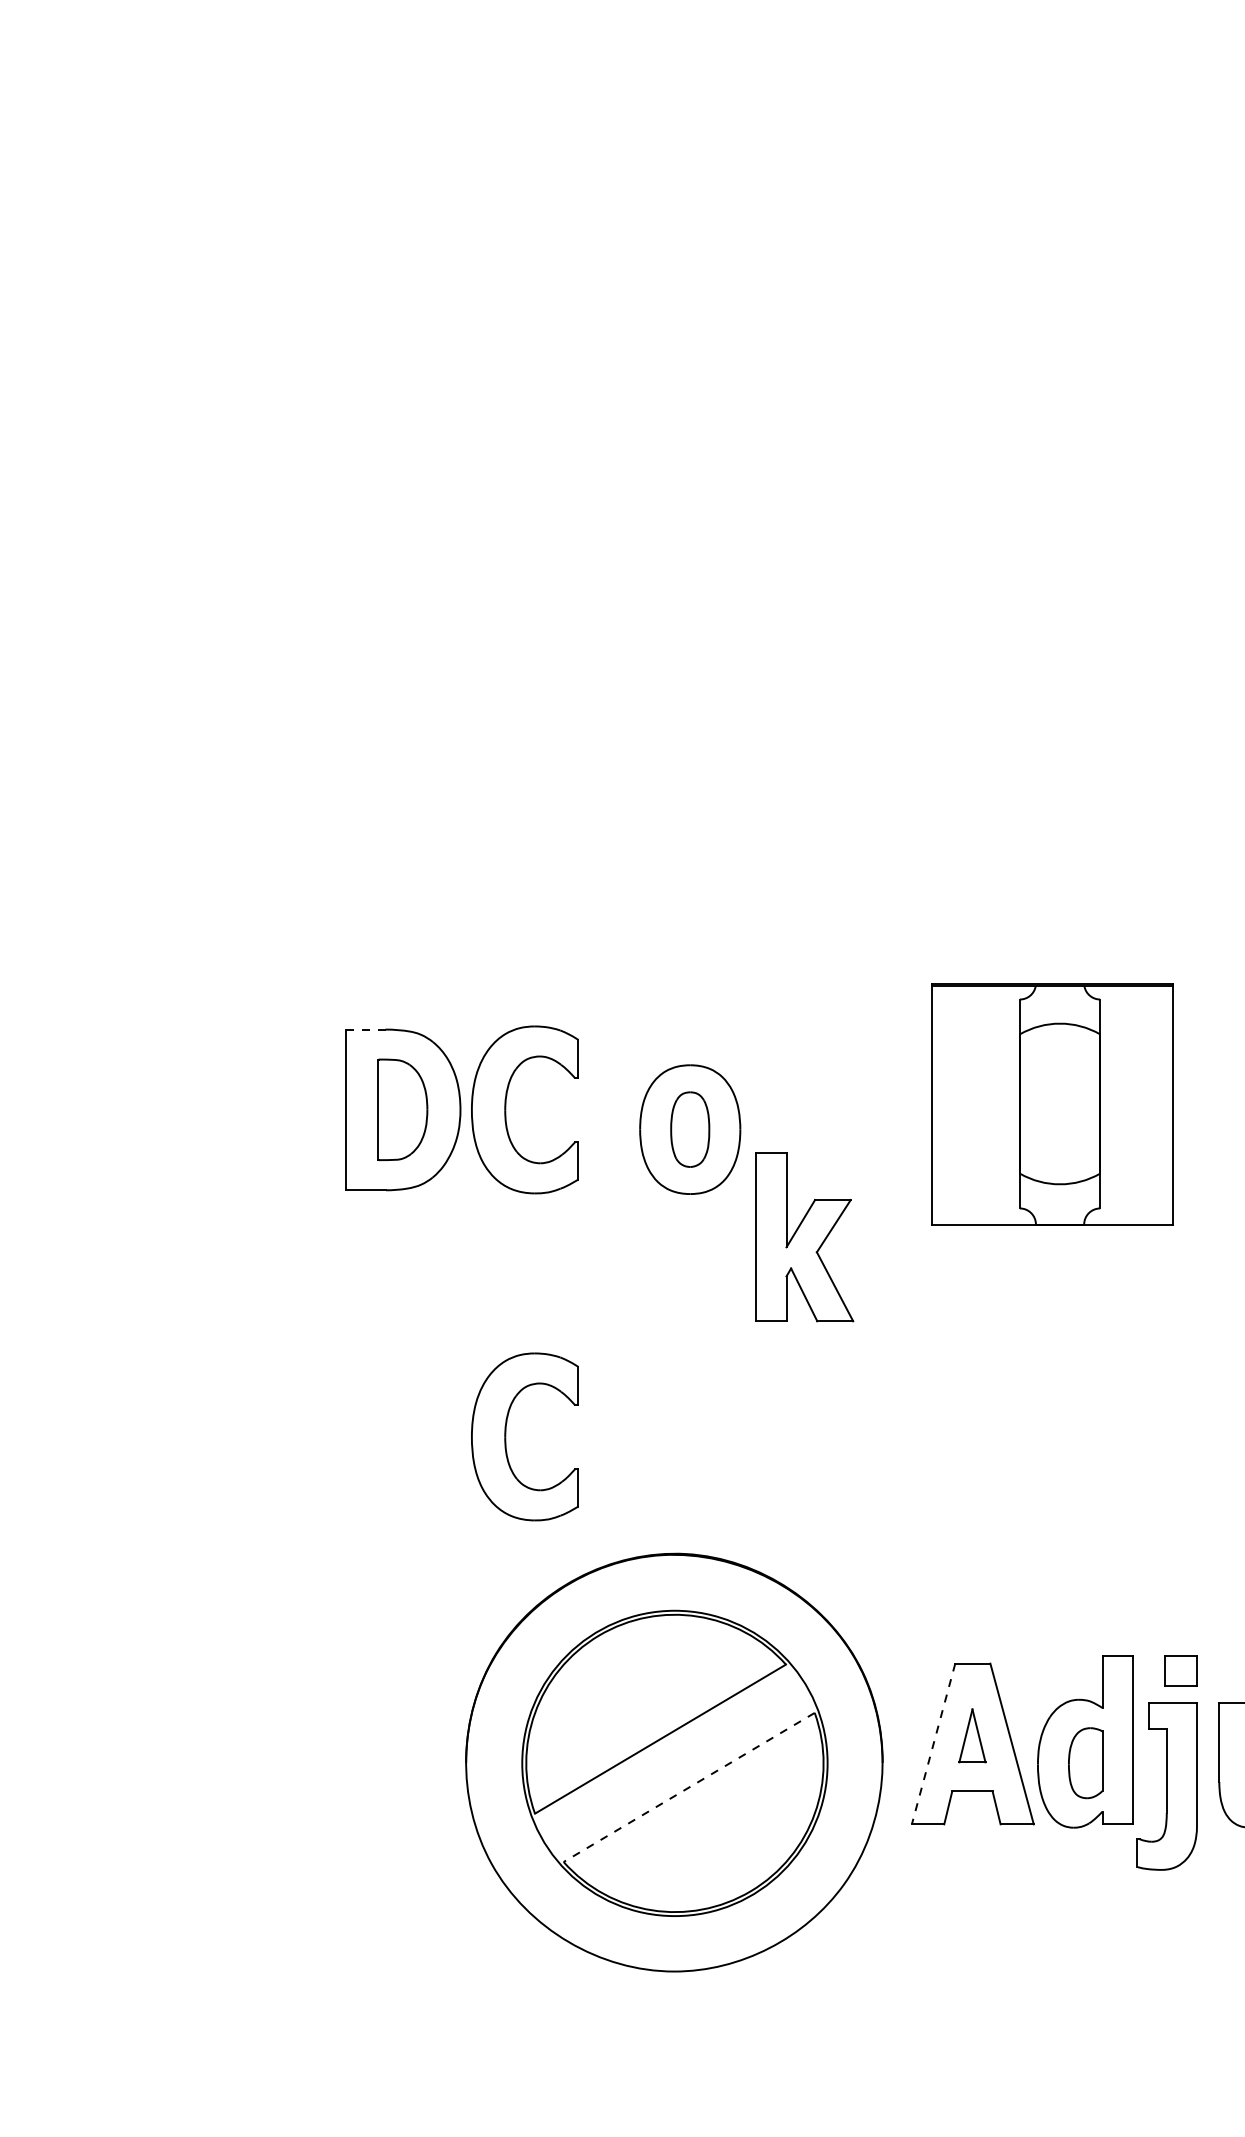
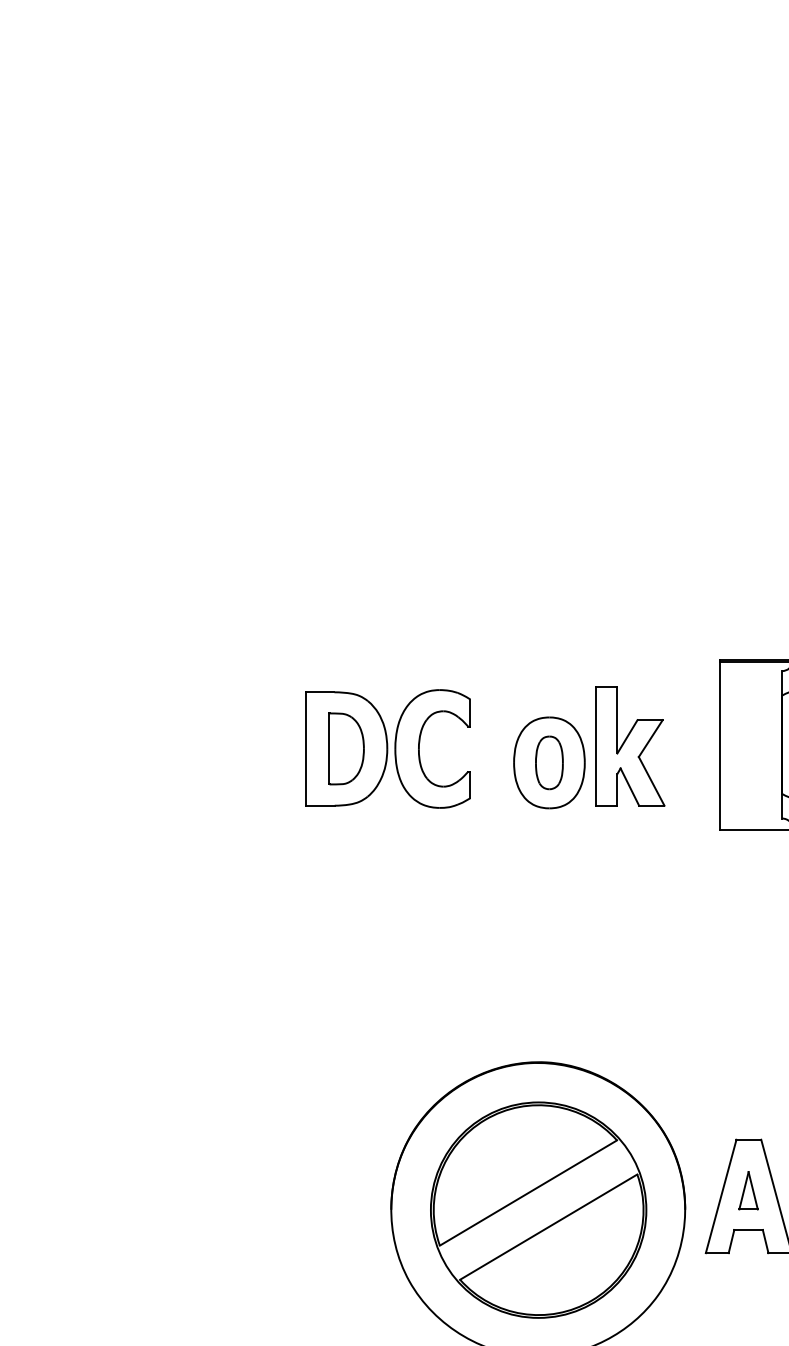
line: (365, 1029) -> (320, 692), dashed -> solid
part: (804, 1237) -> (630, 746), moved
part: (506, 1436) -> (419, 979), removed
line: (933, 1744) -> (721, 1196), dashed -> solid
line: (688, 1787) -> (548, 1227), dashed -> solid

